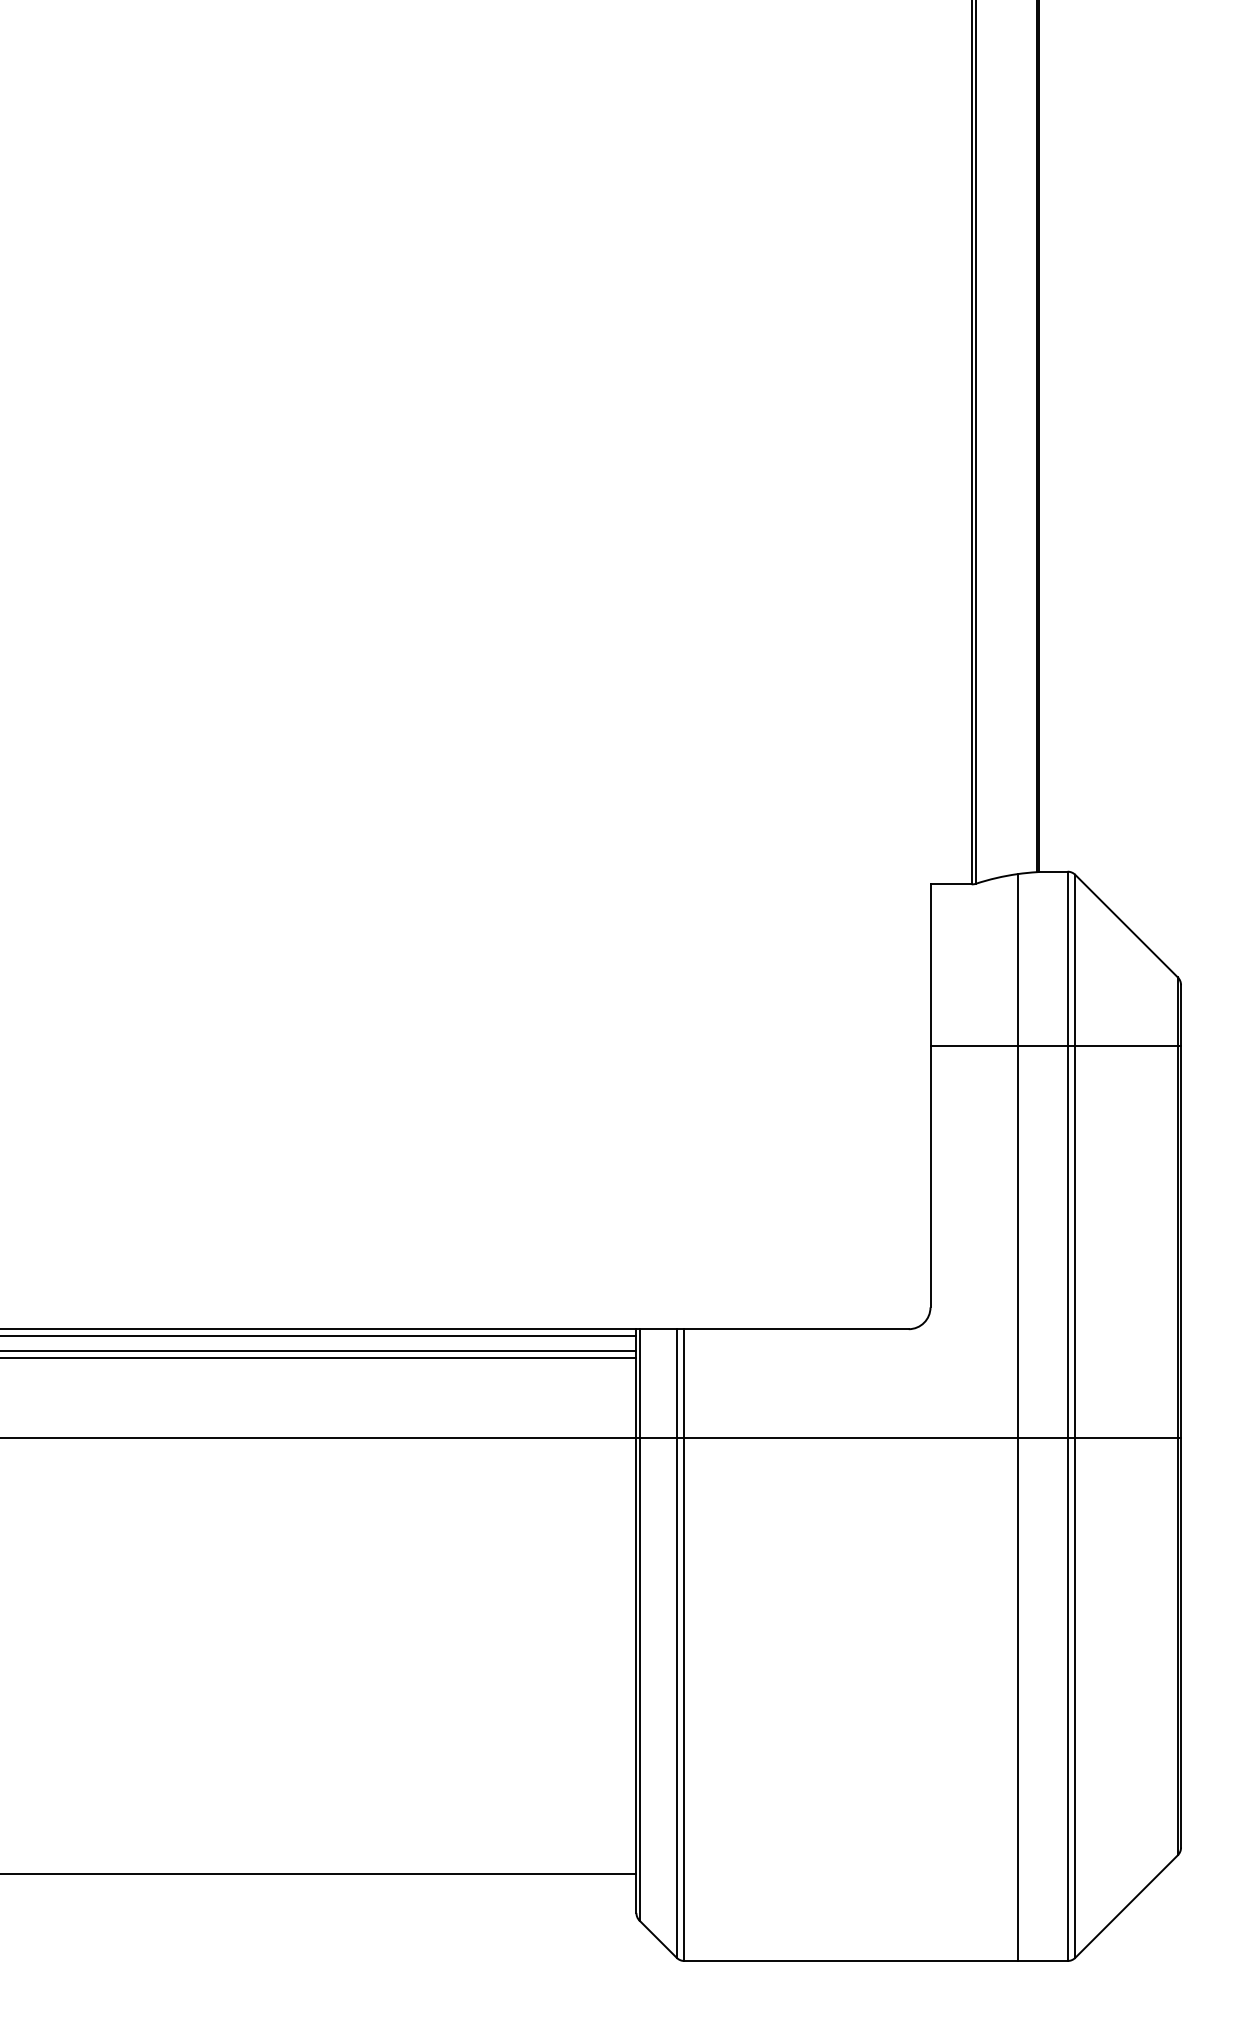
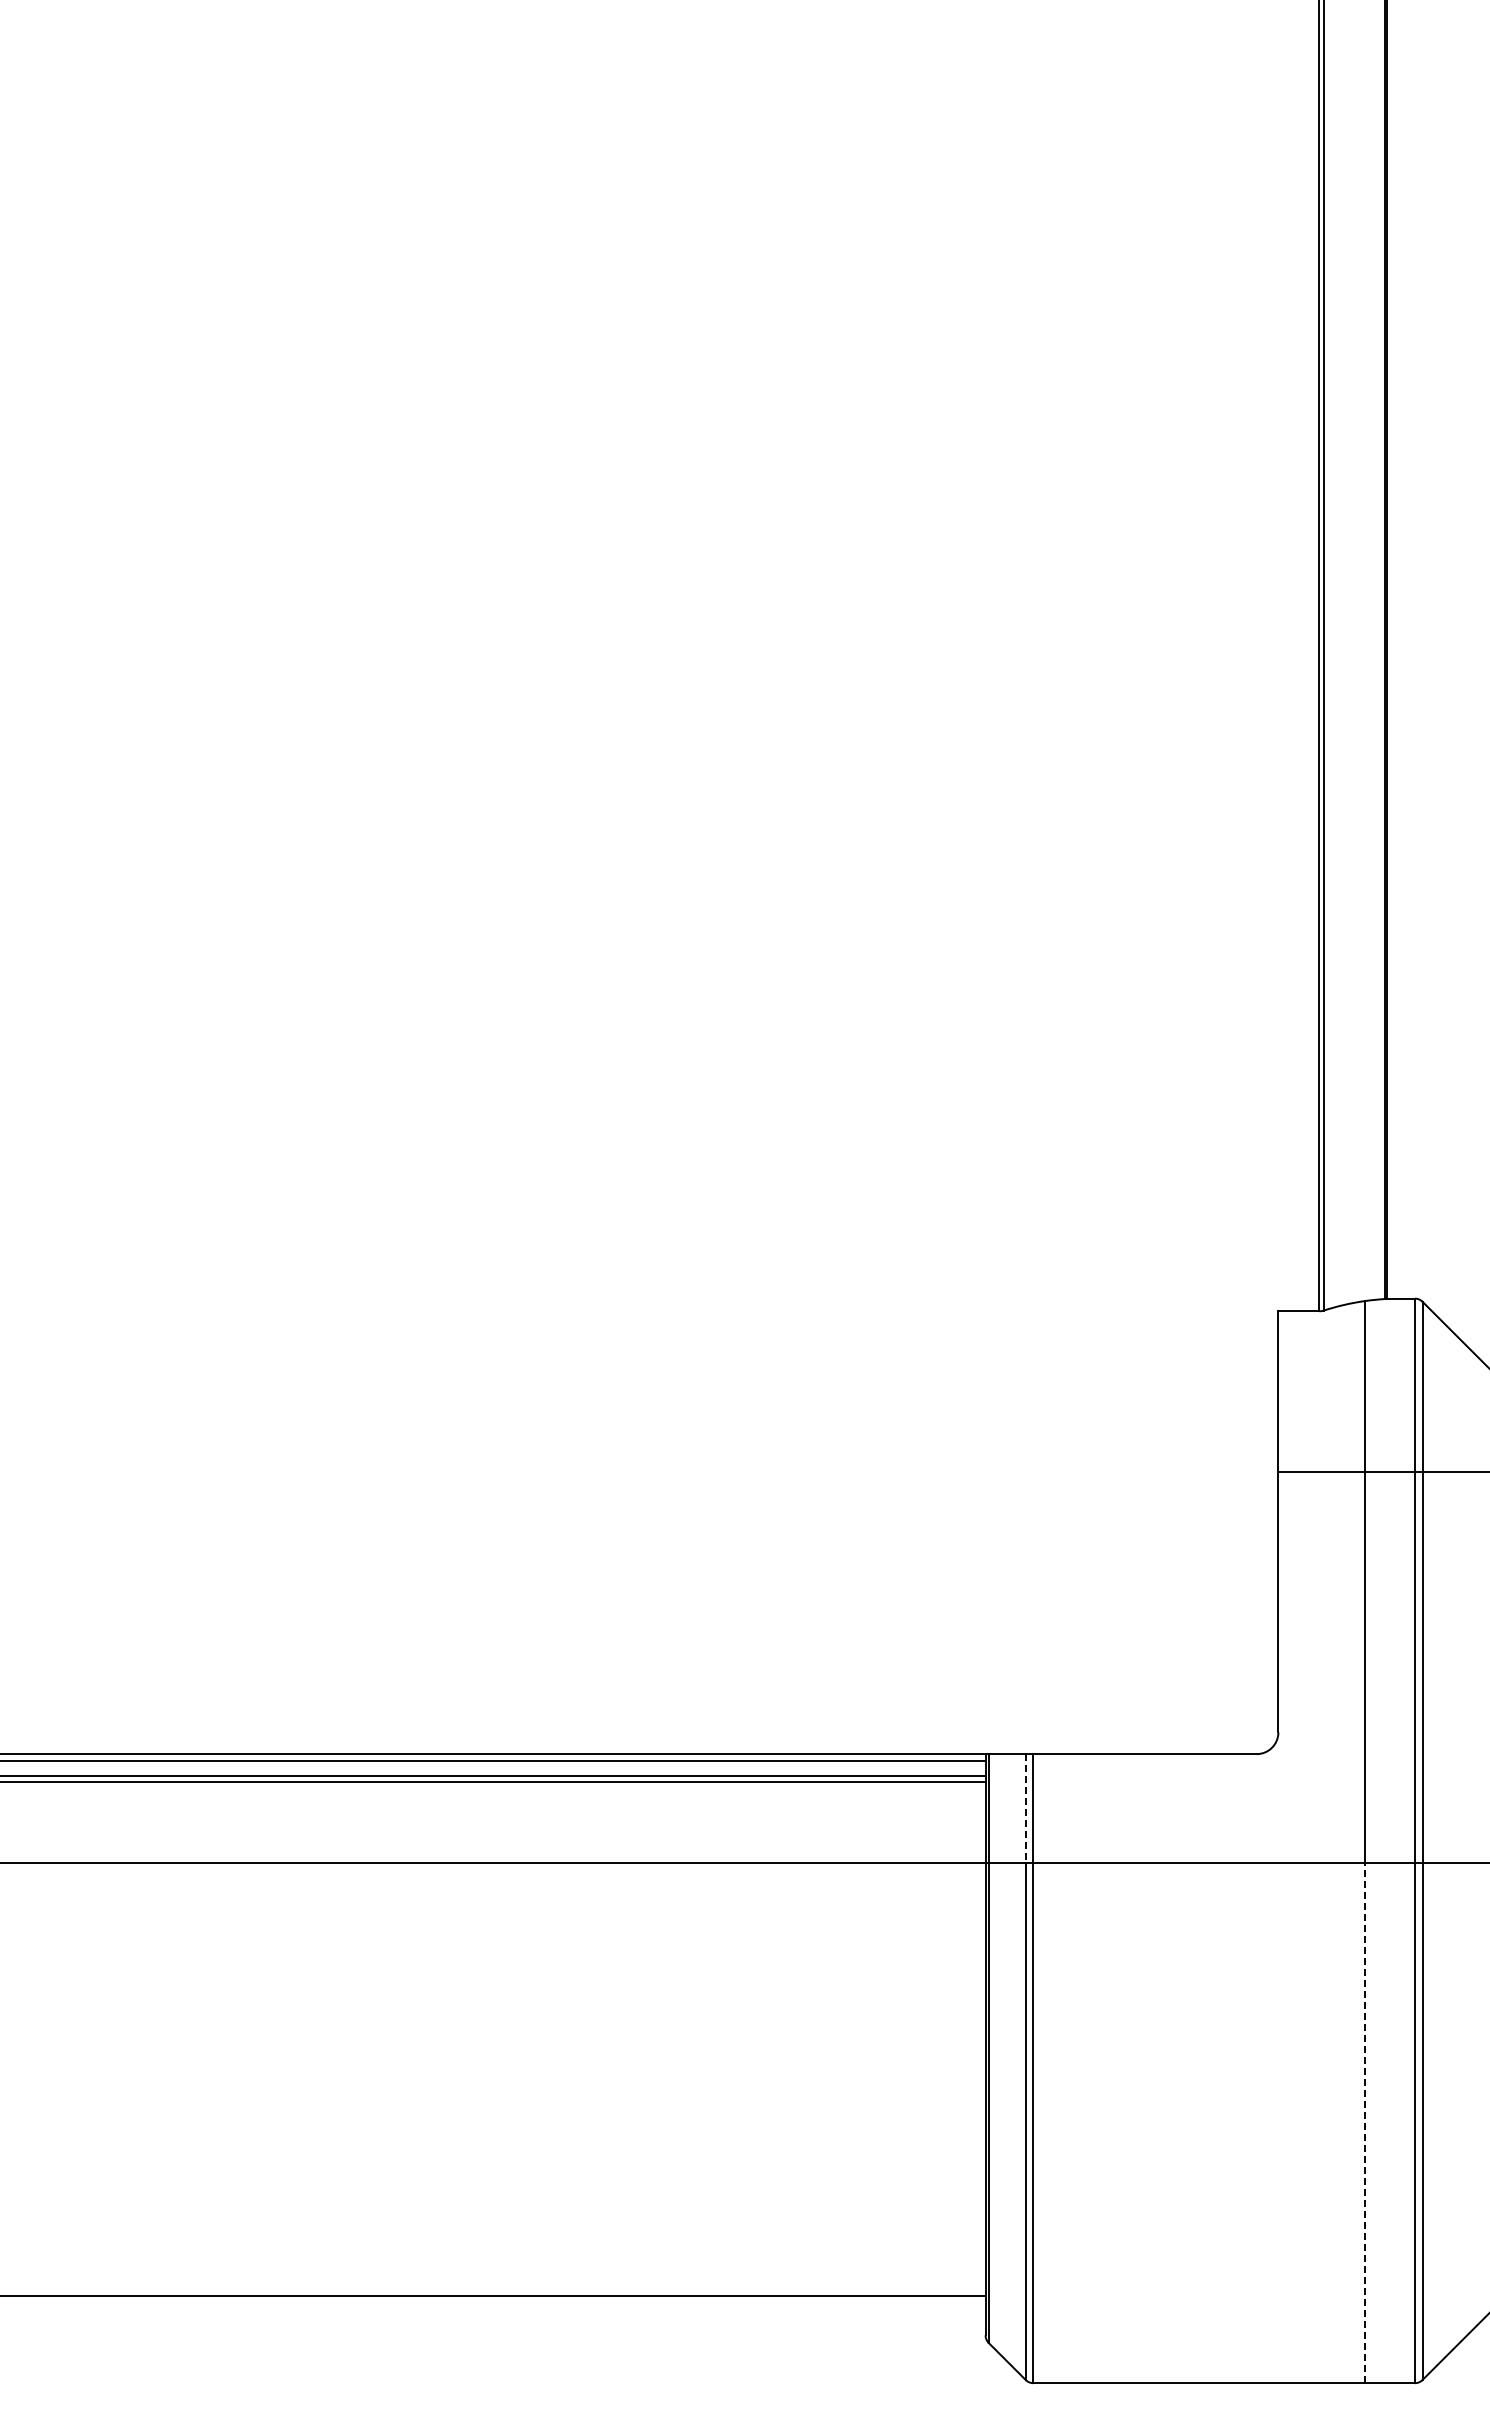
line: (676, 1383) -> (1025, 1808), solid -> dashed
line: (1017, 1699) -> (1365, 2122), solid -> dashed

